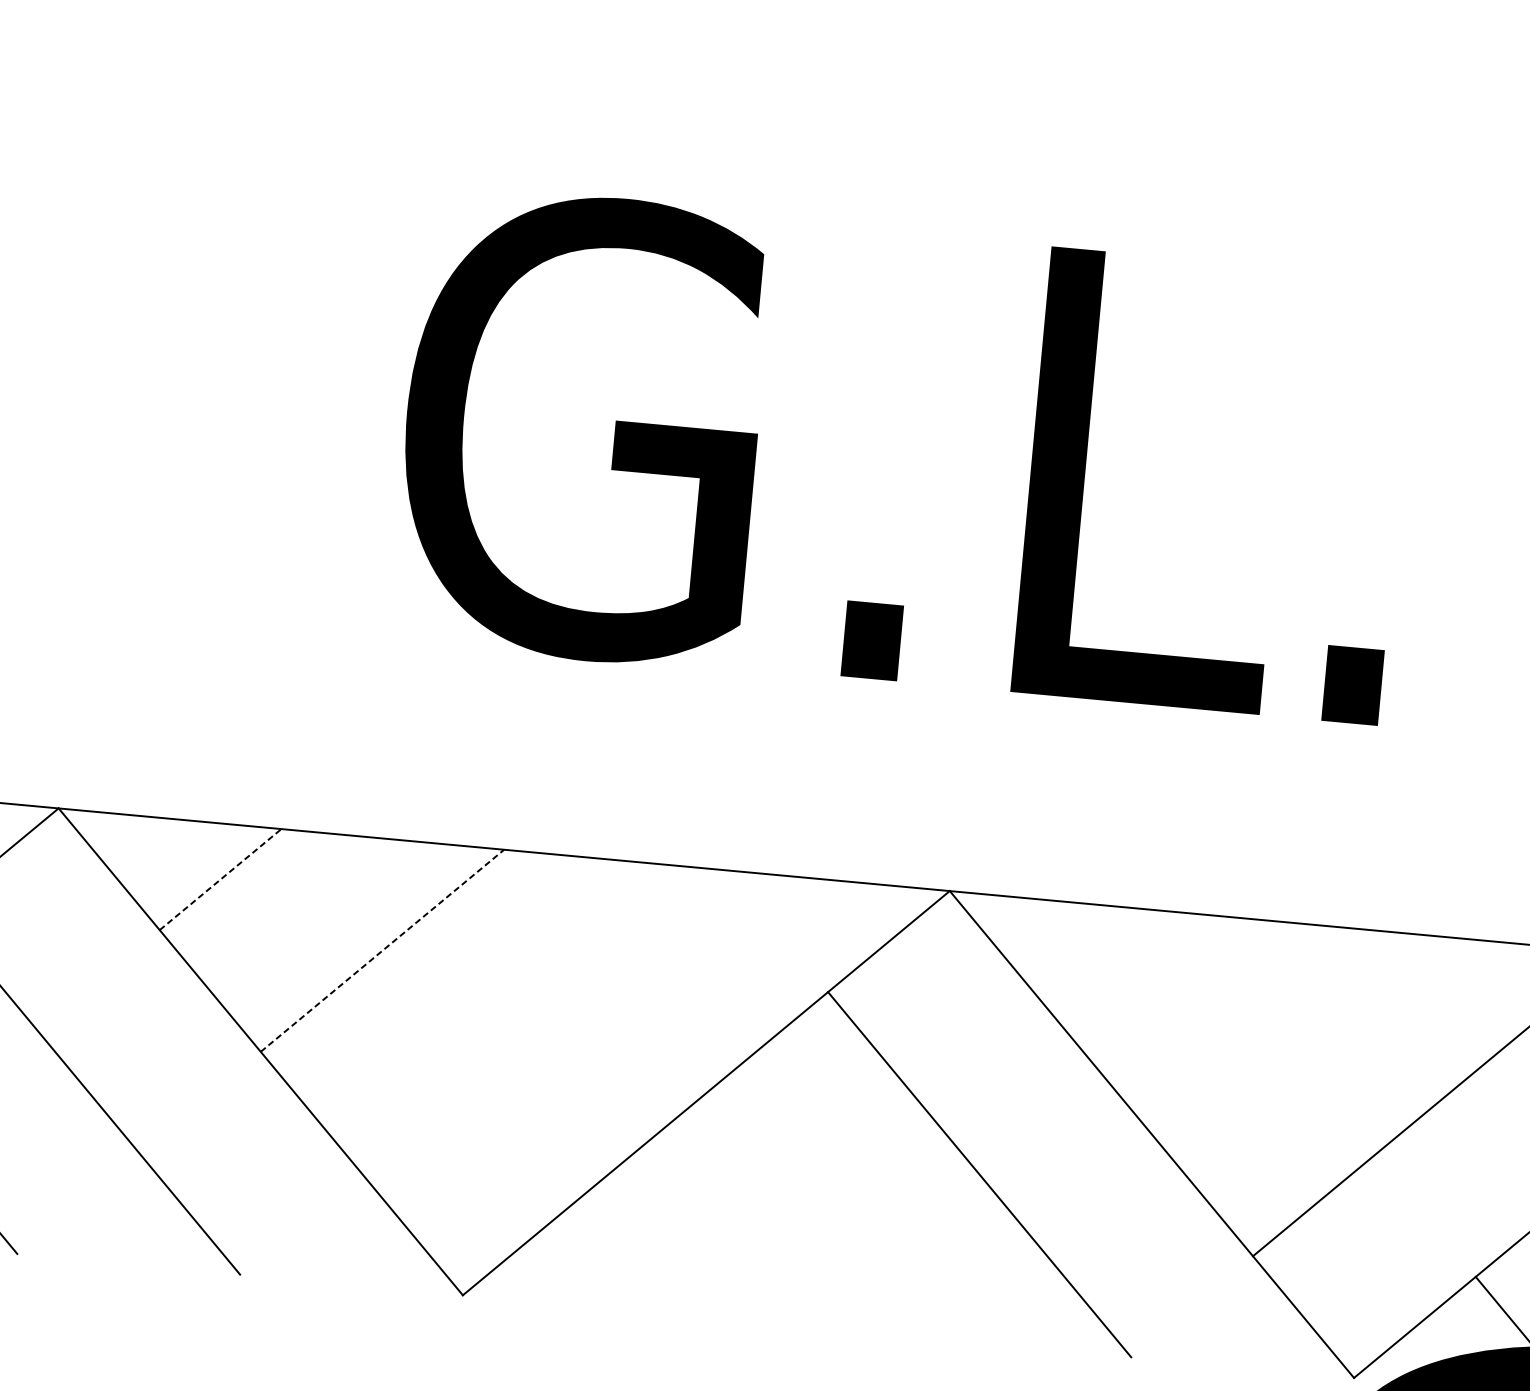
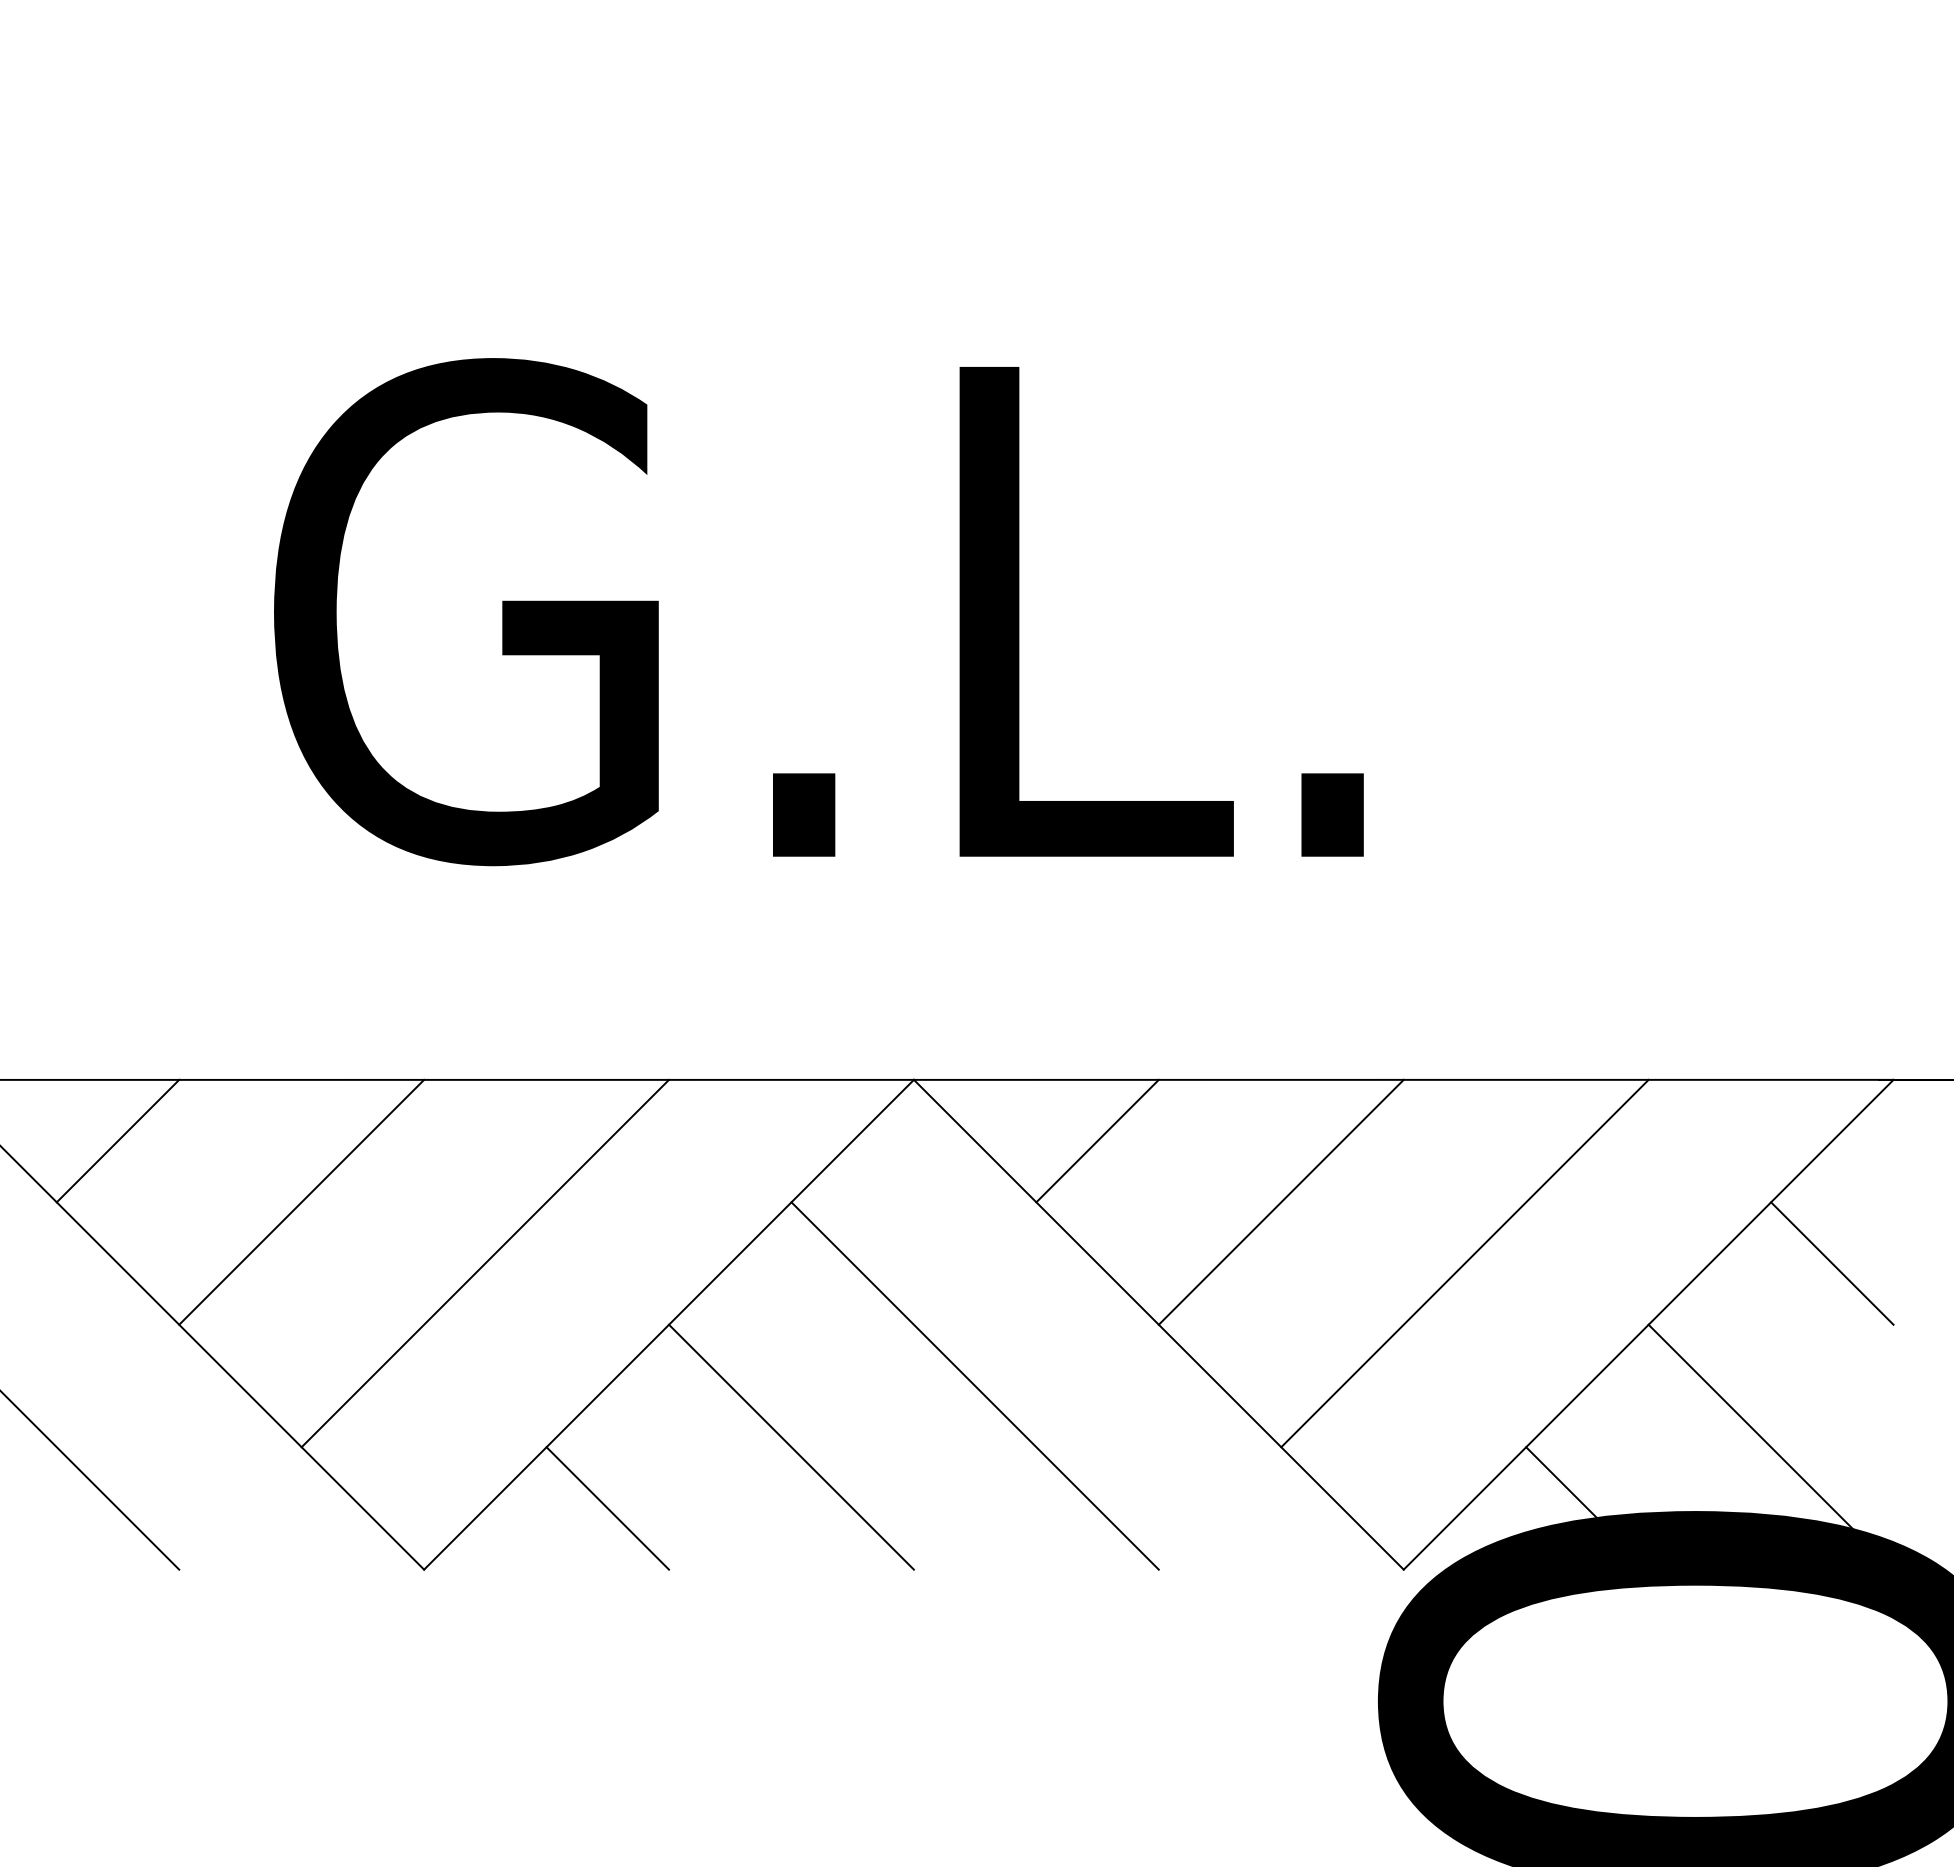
line: (220, 879) -> (118, 1141), dashed -> solid
line: (383, 950) -> (302, 1201), dashed -> solid
line: (1111, 961) -> (1097, 1140), added
line: (544, 1021) -> (485, 1263), added
line: (1272, 1032) -> (1280, 1201), added
line: (807, 1214) -> (791, 1446), added
line: (634, 1255) -> (607, 1508), added

